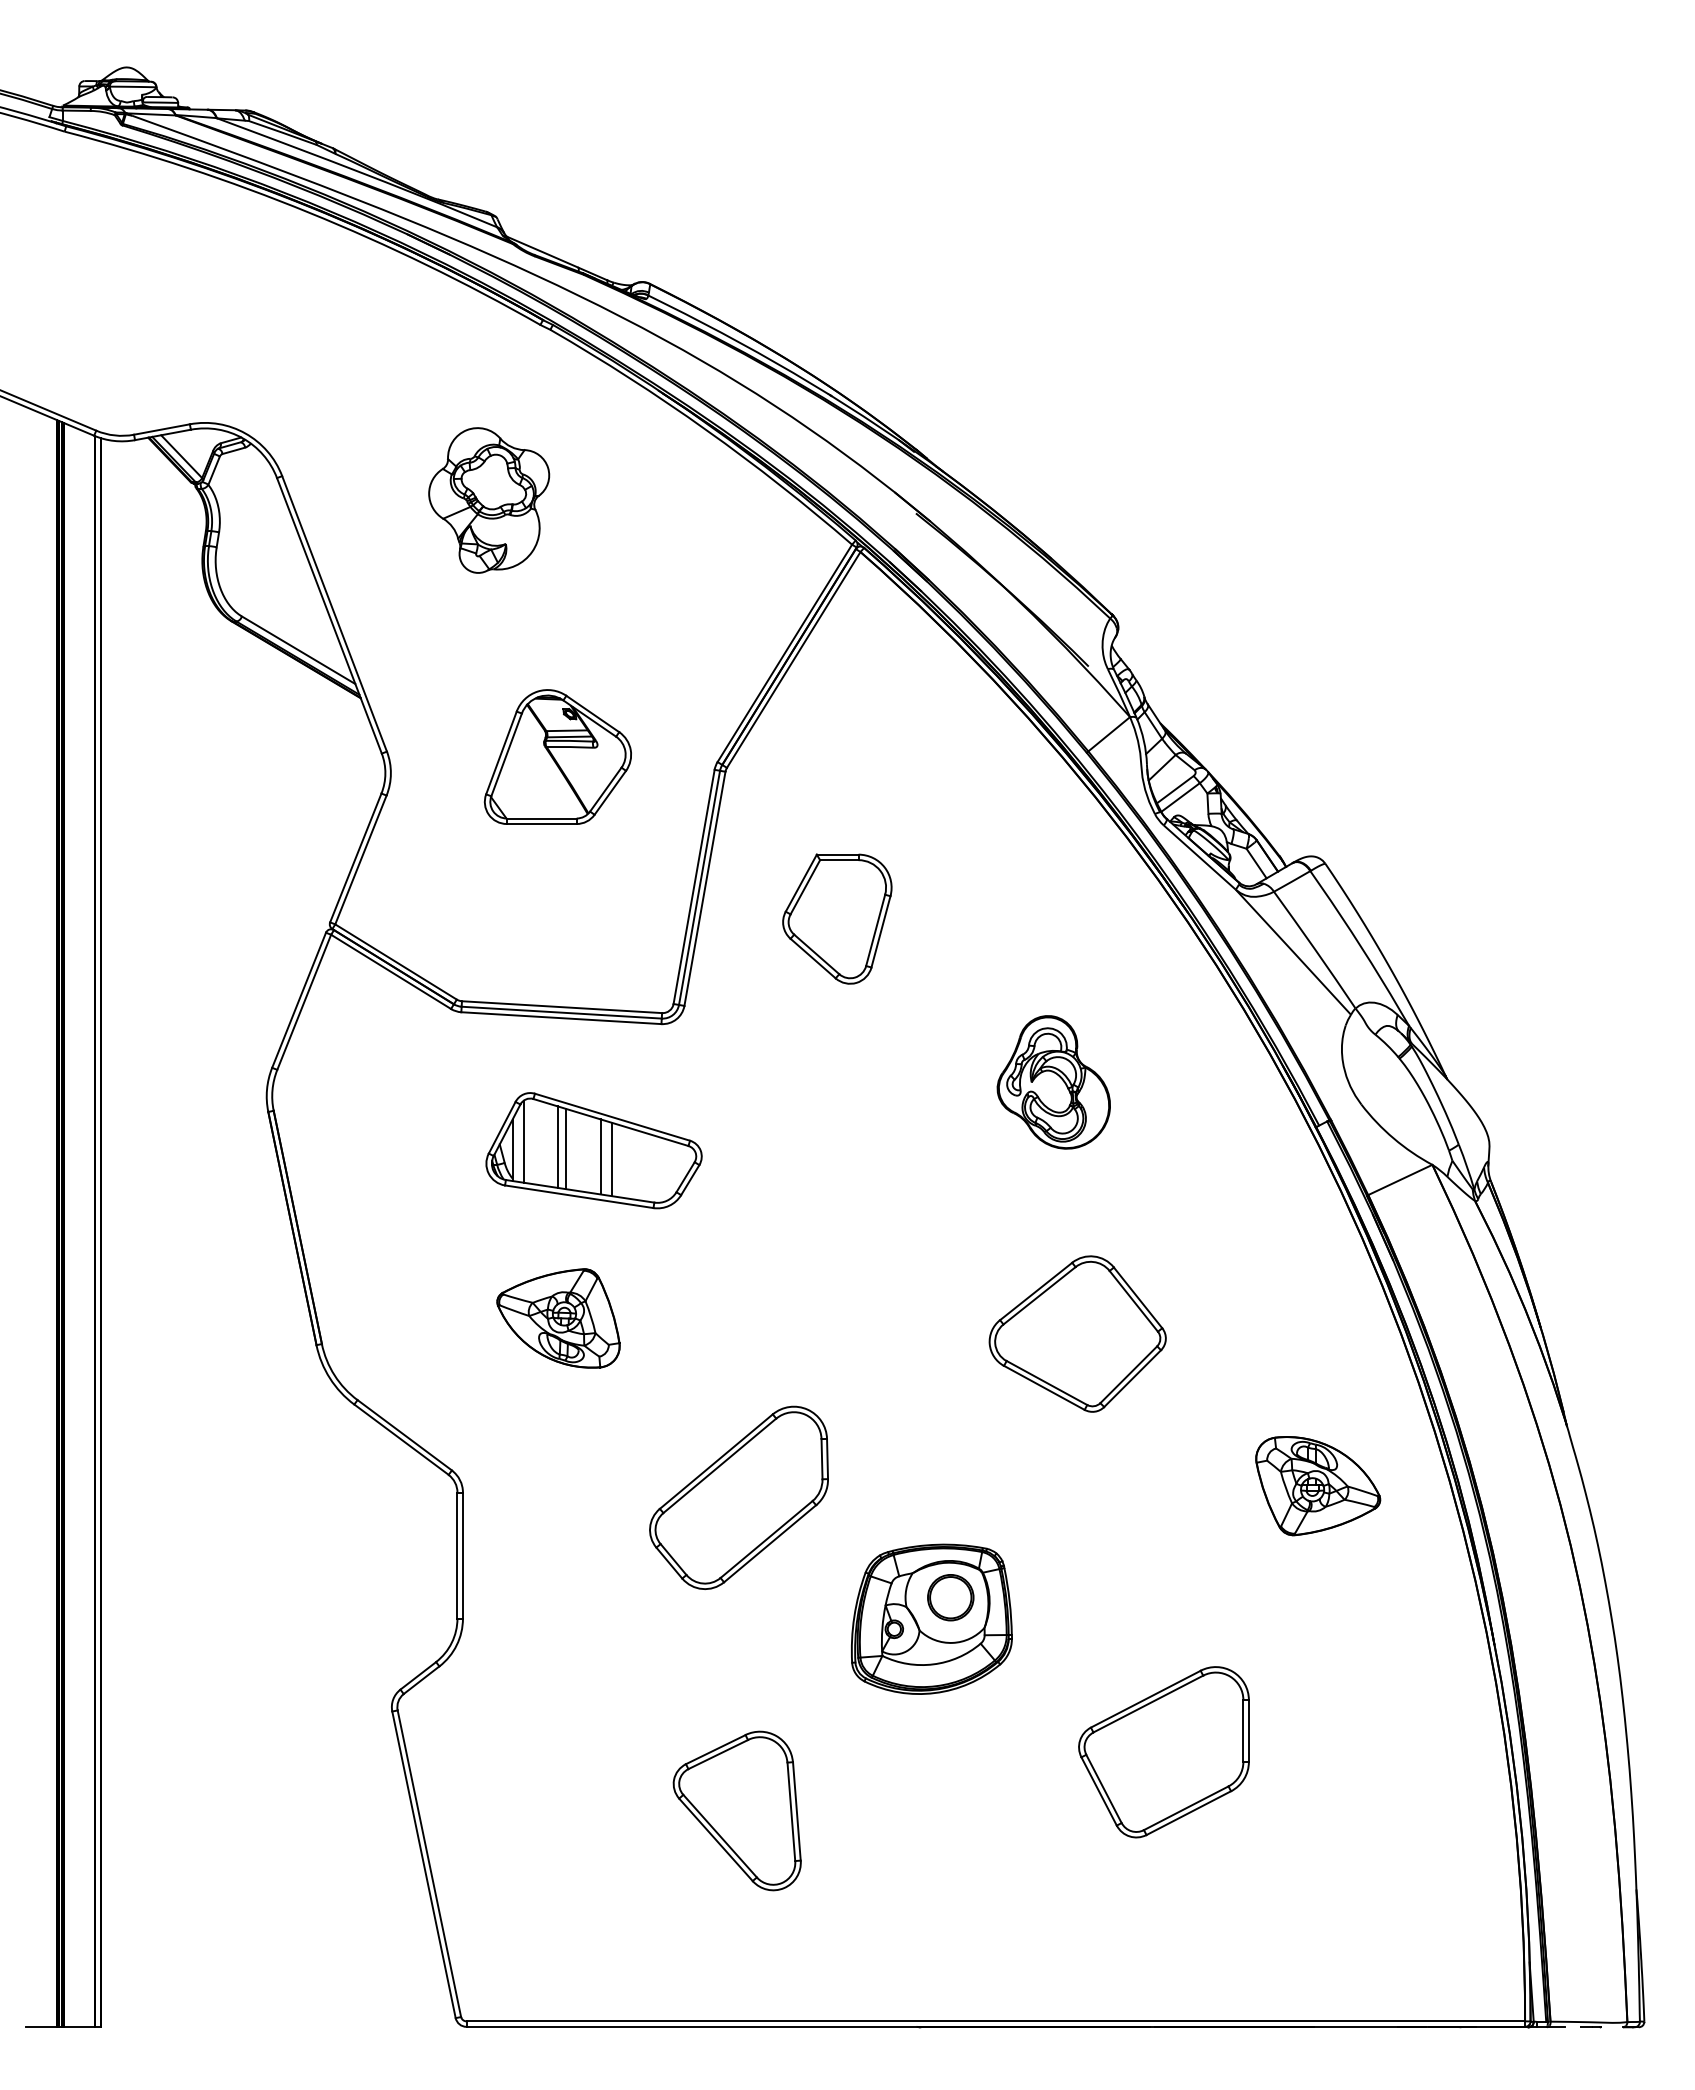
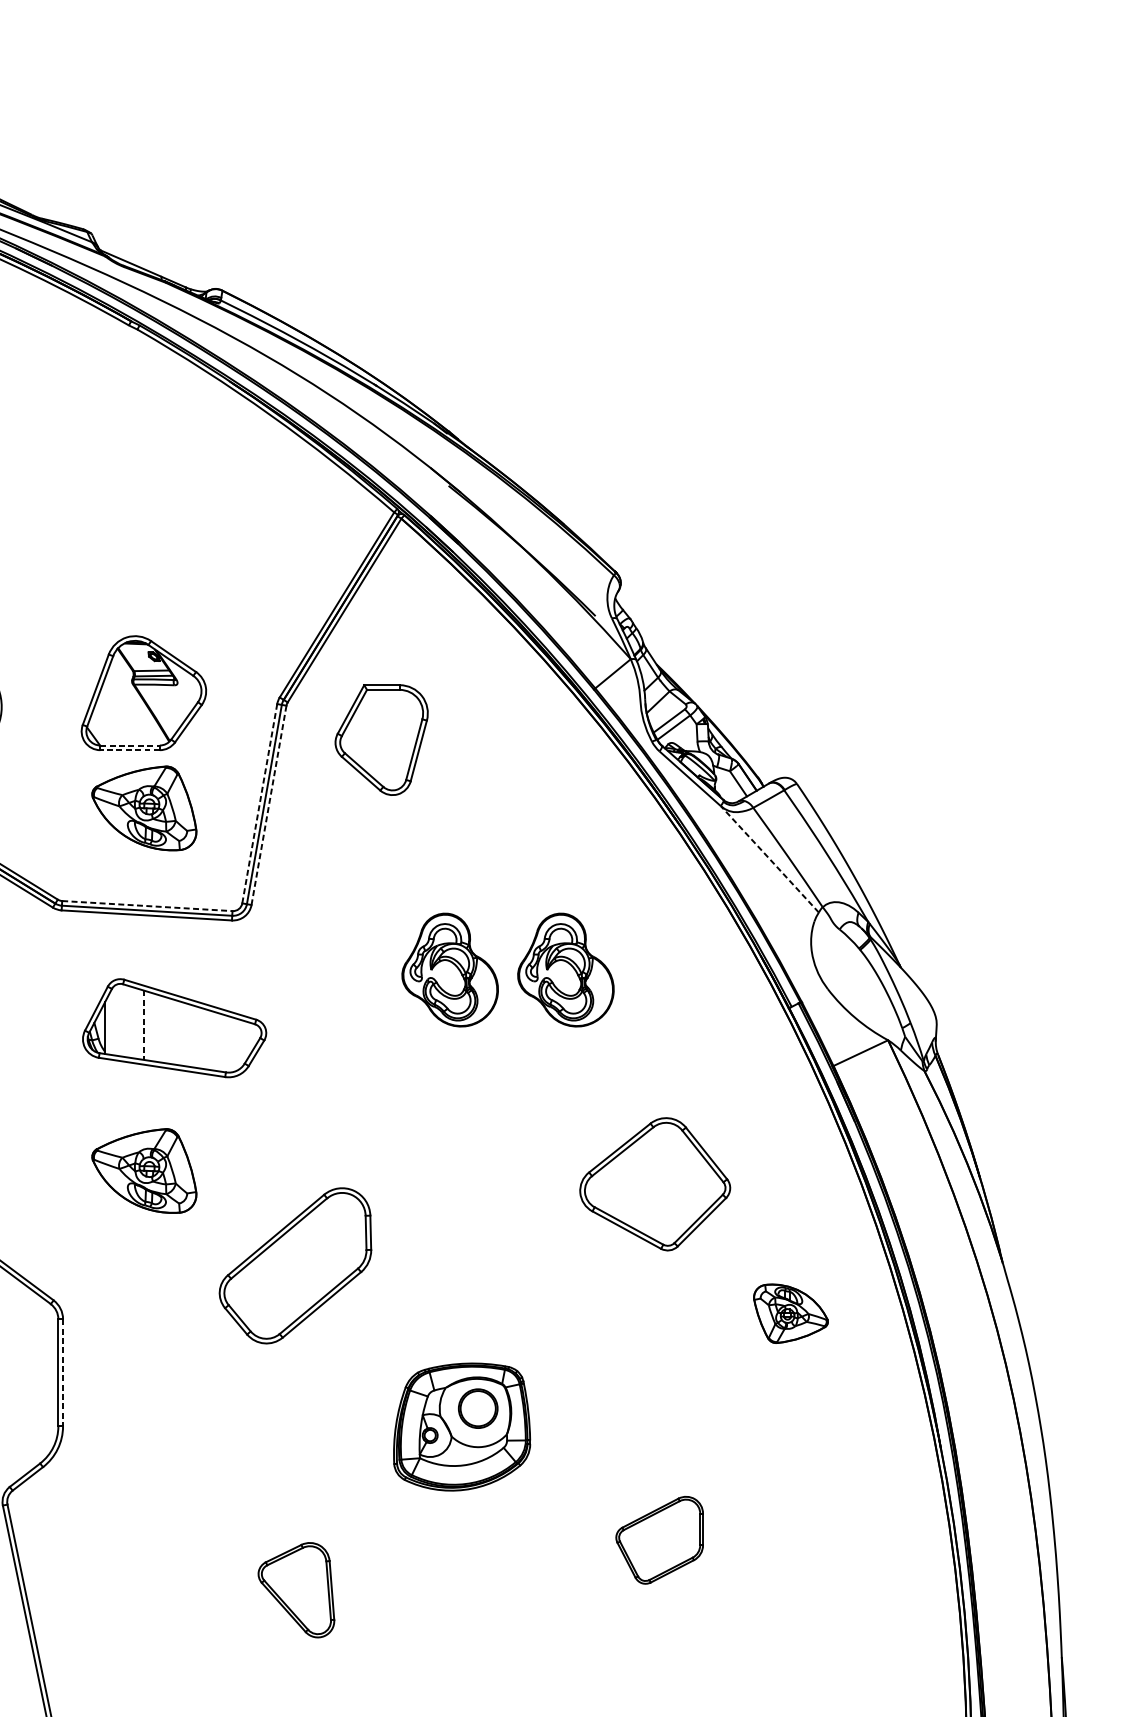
part: (489, 500) -> (85, 474), removed
line: (541, 818) -> (129, 745), solid -> dashed
line: (541, 824) -> (129, 750), solid -> dashed
line: (694, 886) -> (260, 803), solid -> dashed
line: (704, 888) -> (268, 805), solid -> dashed
part: (558, 892) -> (144, 808), added
part: (837, 918) -> (381, 739), moved
line: (1293, 952) -> (769, 859), solid -> dashed
line: (562, 1007) -> (147, 906), solid -> dashed
part: (917, 1082) -> (449, 970), added
line: (523, 1141) -> (114, 1020), removed
line: (557, 1147) -> (143, 1025), solid -> dashed
line: (566, 1149) -> (151, 1027), removed
line: (600, 1156) -> (180, 1033), removed
line: (611, 1159) -> (189, 1035), removed
part: (1077, 1333) -> (655, 1183), moved
part: (1318, 1486) -> (791, 1314), size x0.7
part: (738, 1497) -> (295, 1265), moved
line: (462, 1555) -> (62, 1372), solid -> dashed
part: (1163, 1752) -> (659, 1540), size x0.6
part: (736, 1810) -> (295, 1589), size x0.7

